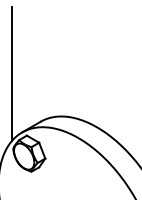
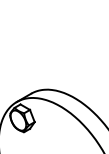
line: (11, 73) -> (8, 56), removed

